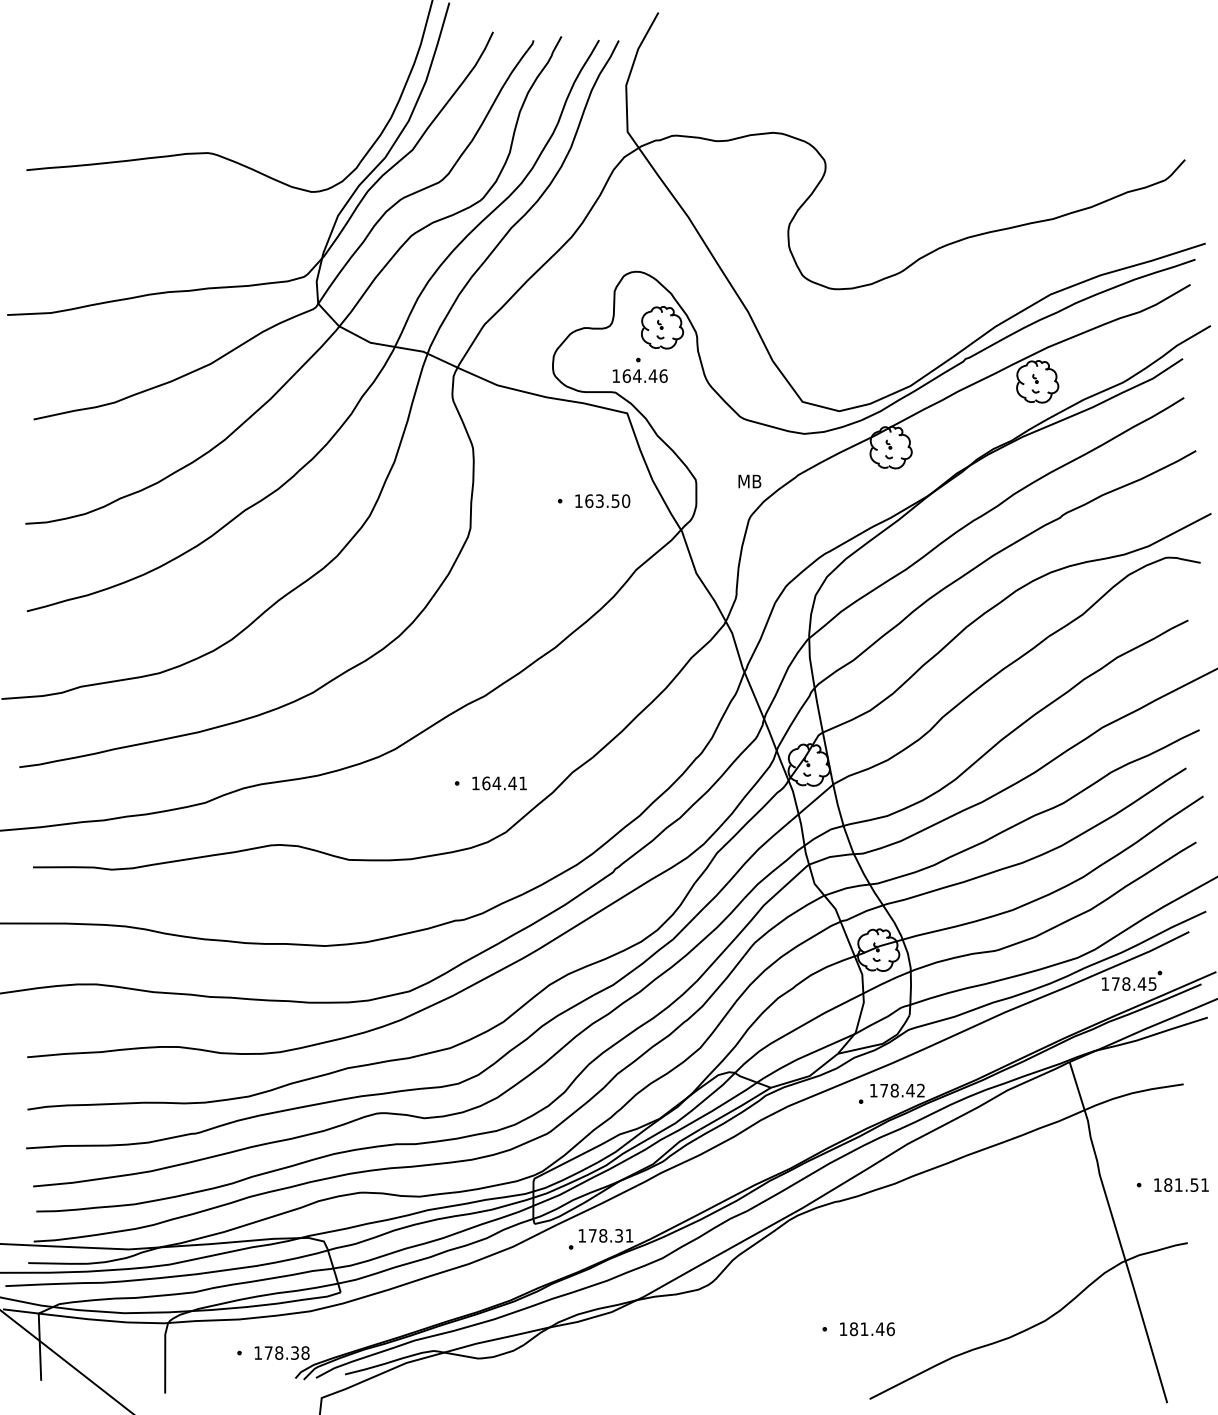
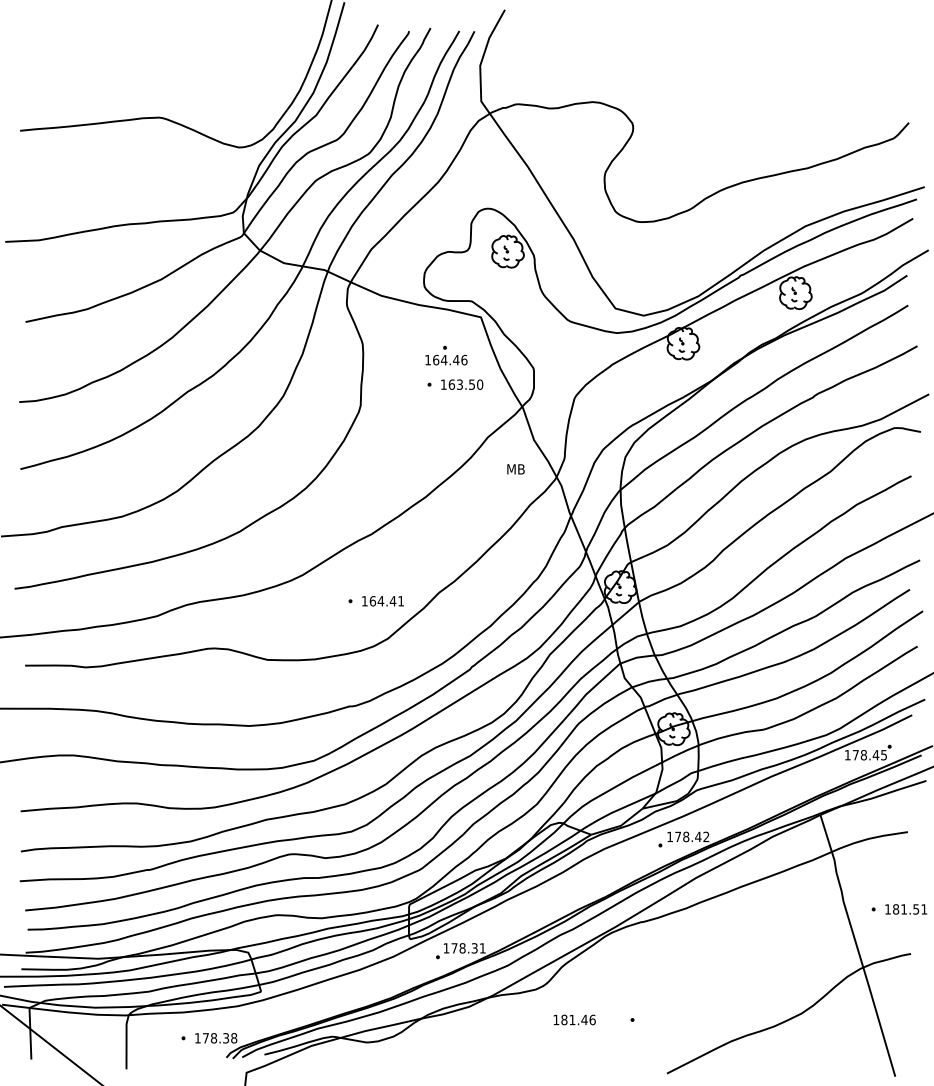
part: (639, 369) -> (445, 355), moved
text: (749, 481) -> (515, 469), moved
text: (867, 1329) -> (574, 1020), moved

